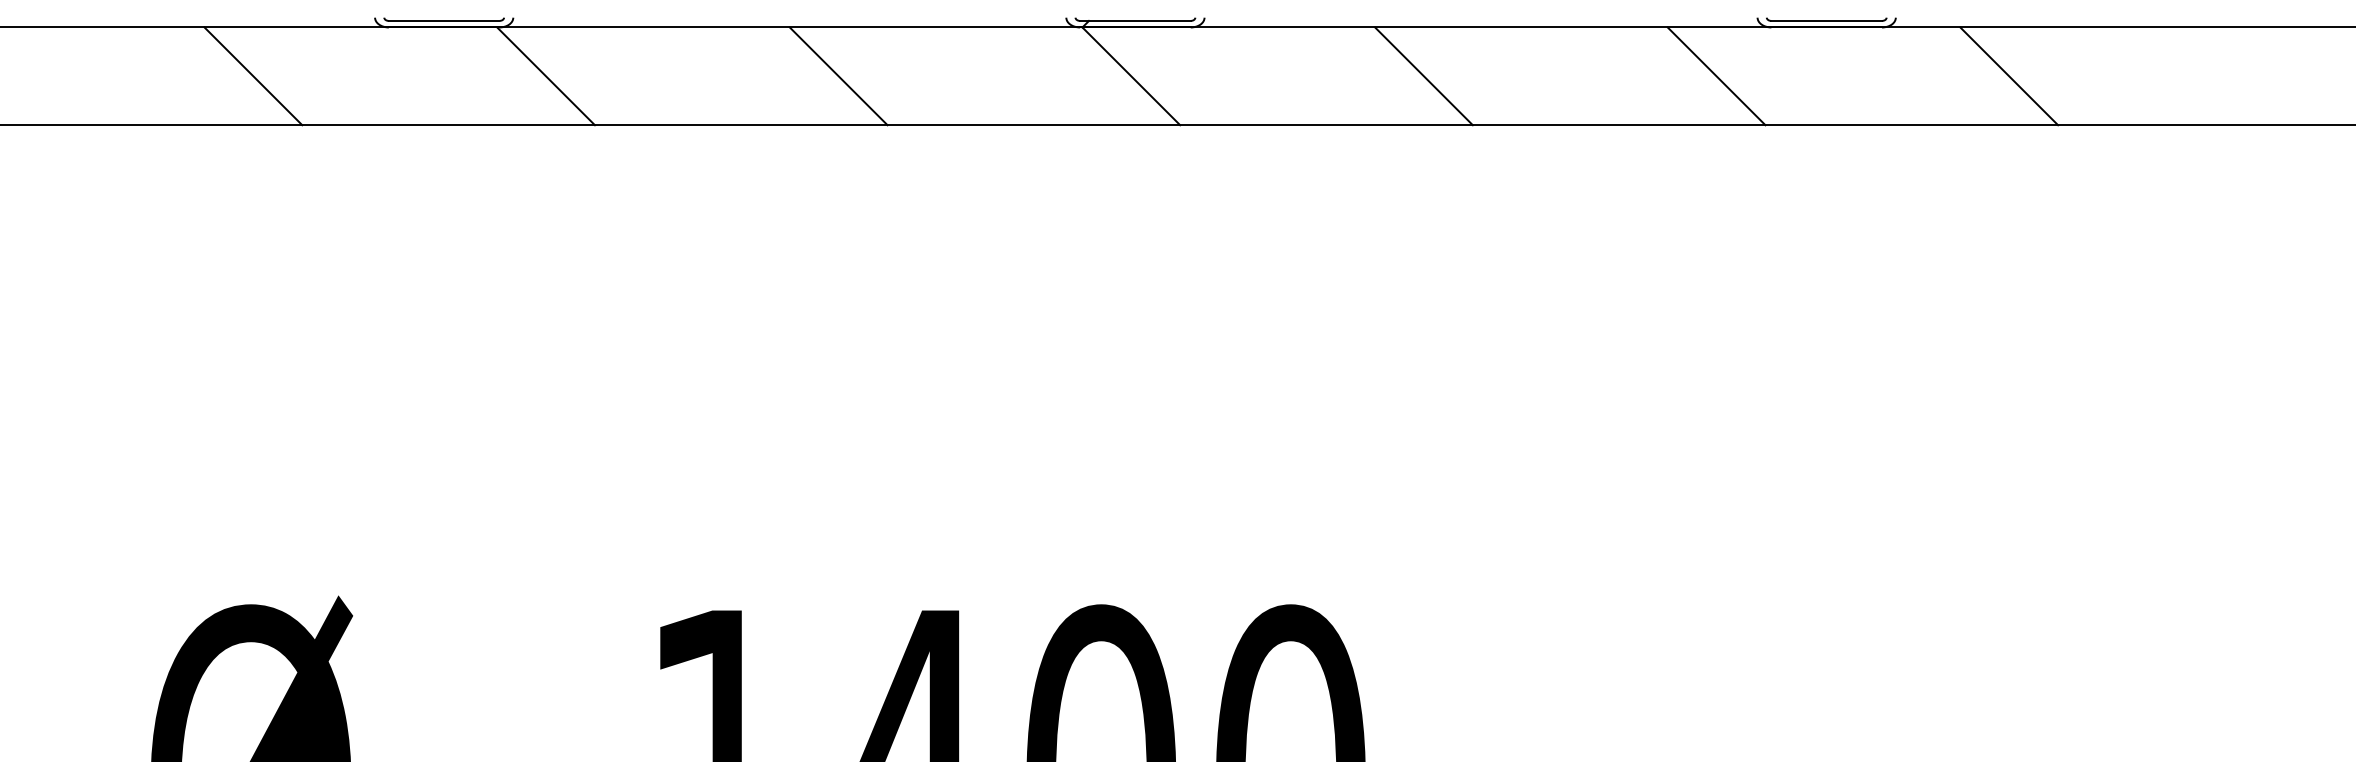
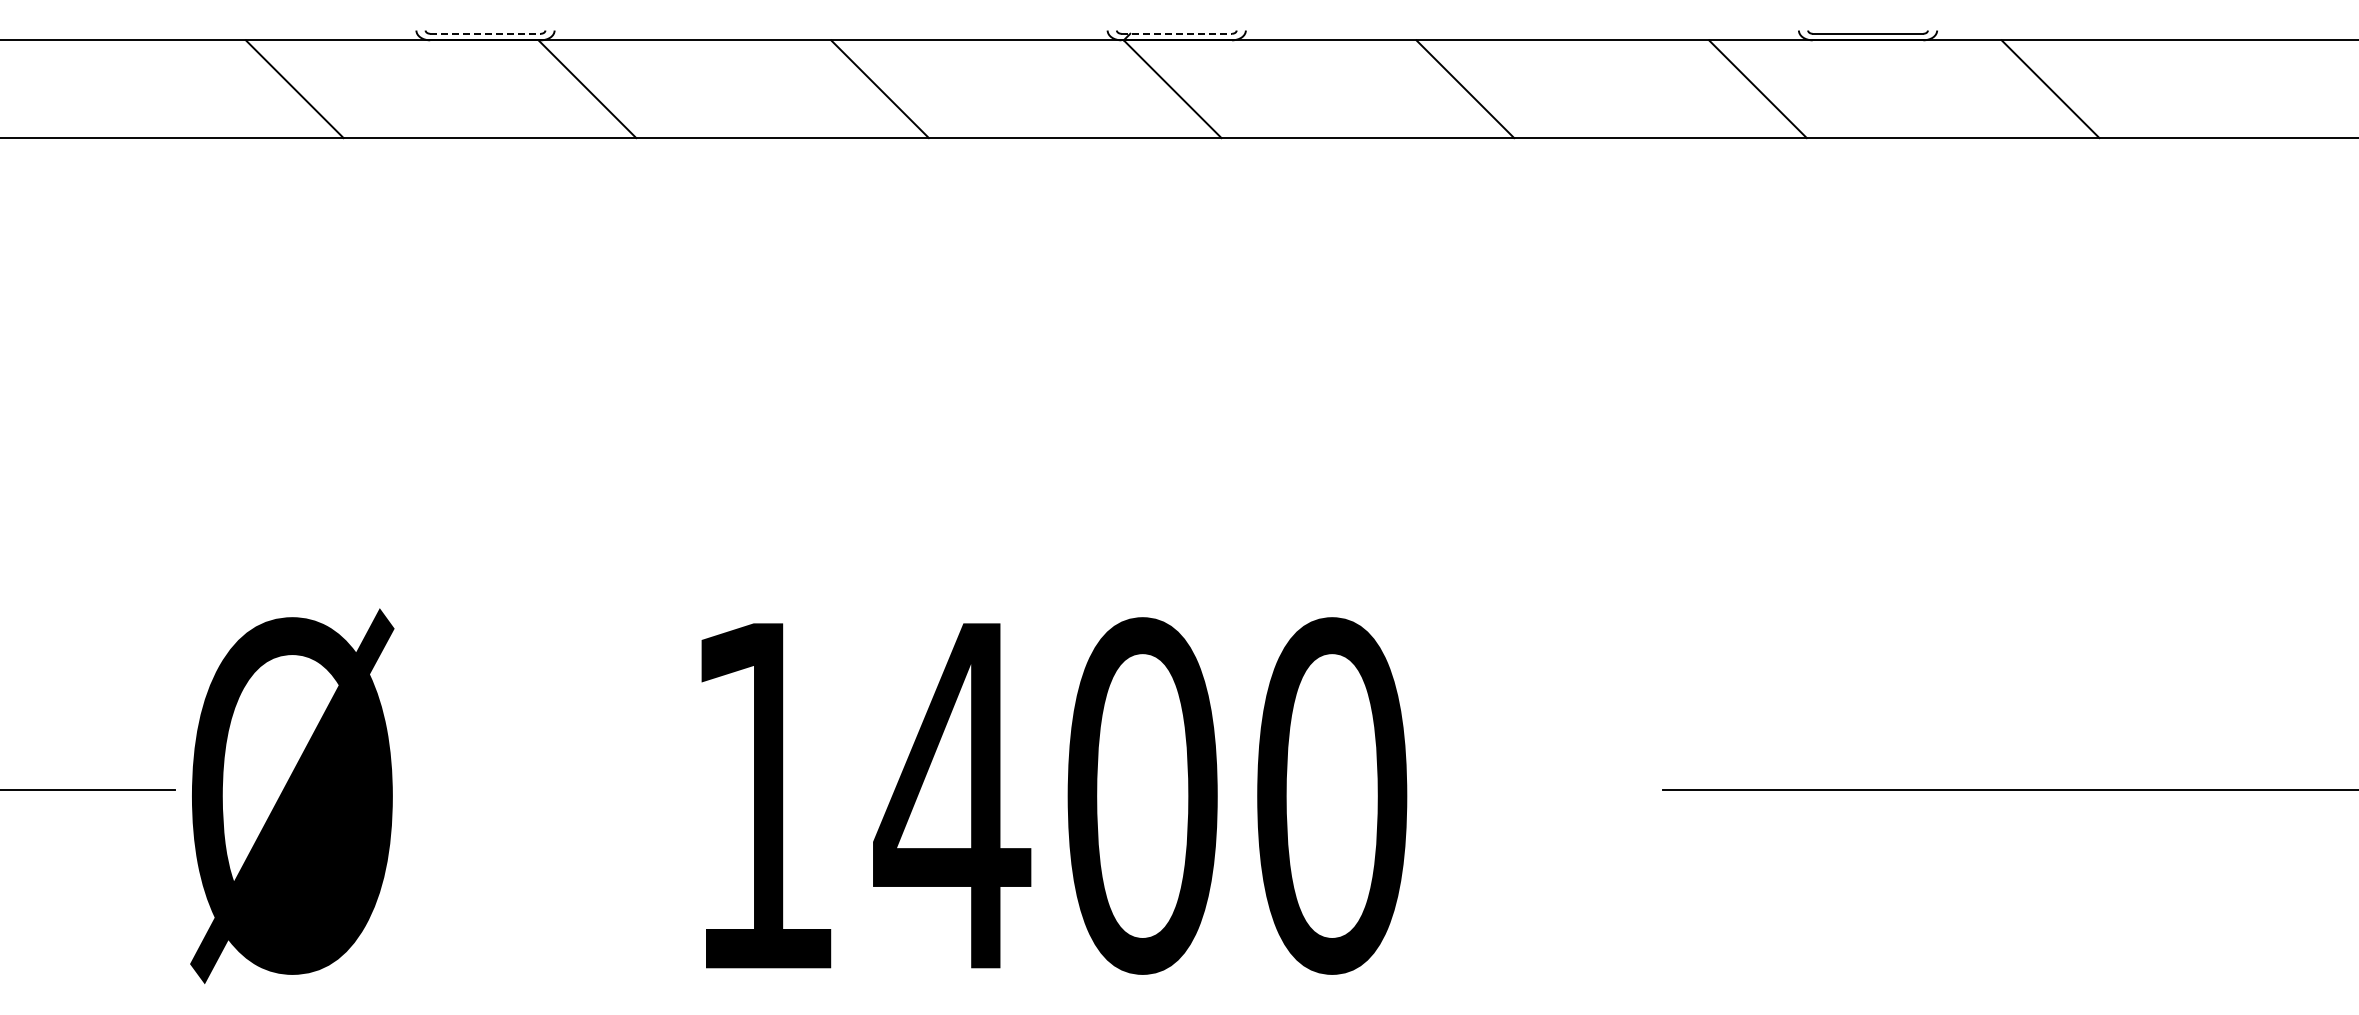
line: (445, 20) -> (486, 33), solid -> dashed
line: (1136, 20) -> (1177, 33), solid -> dashed

